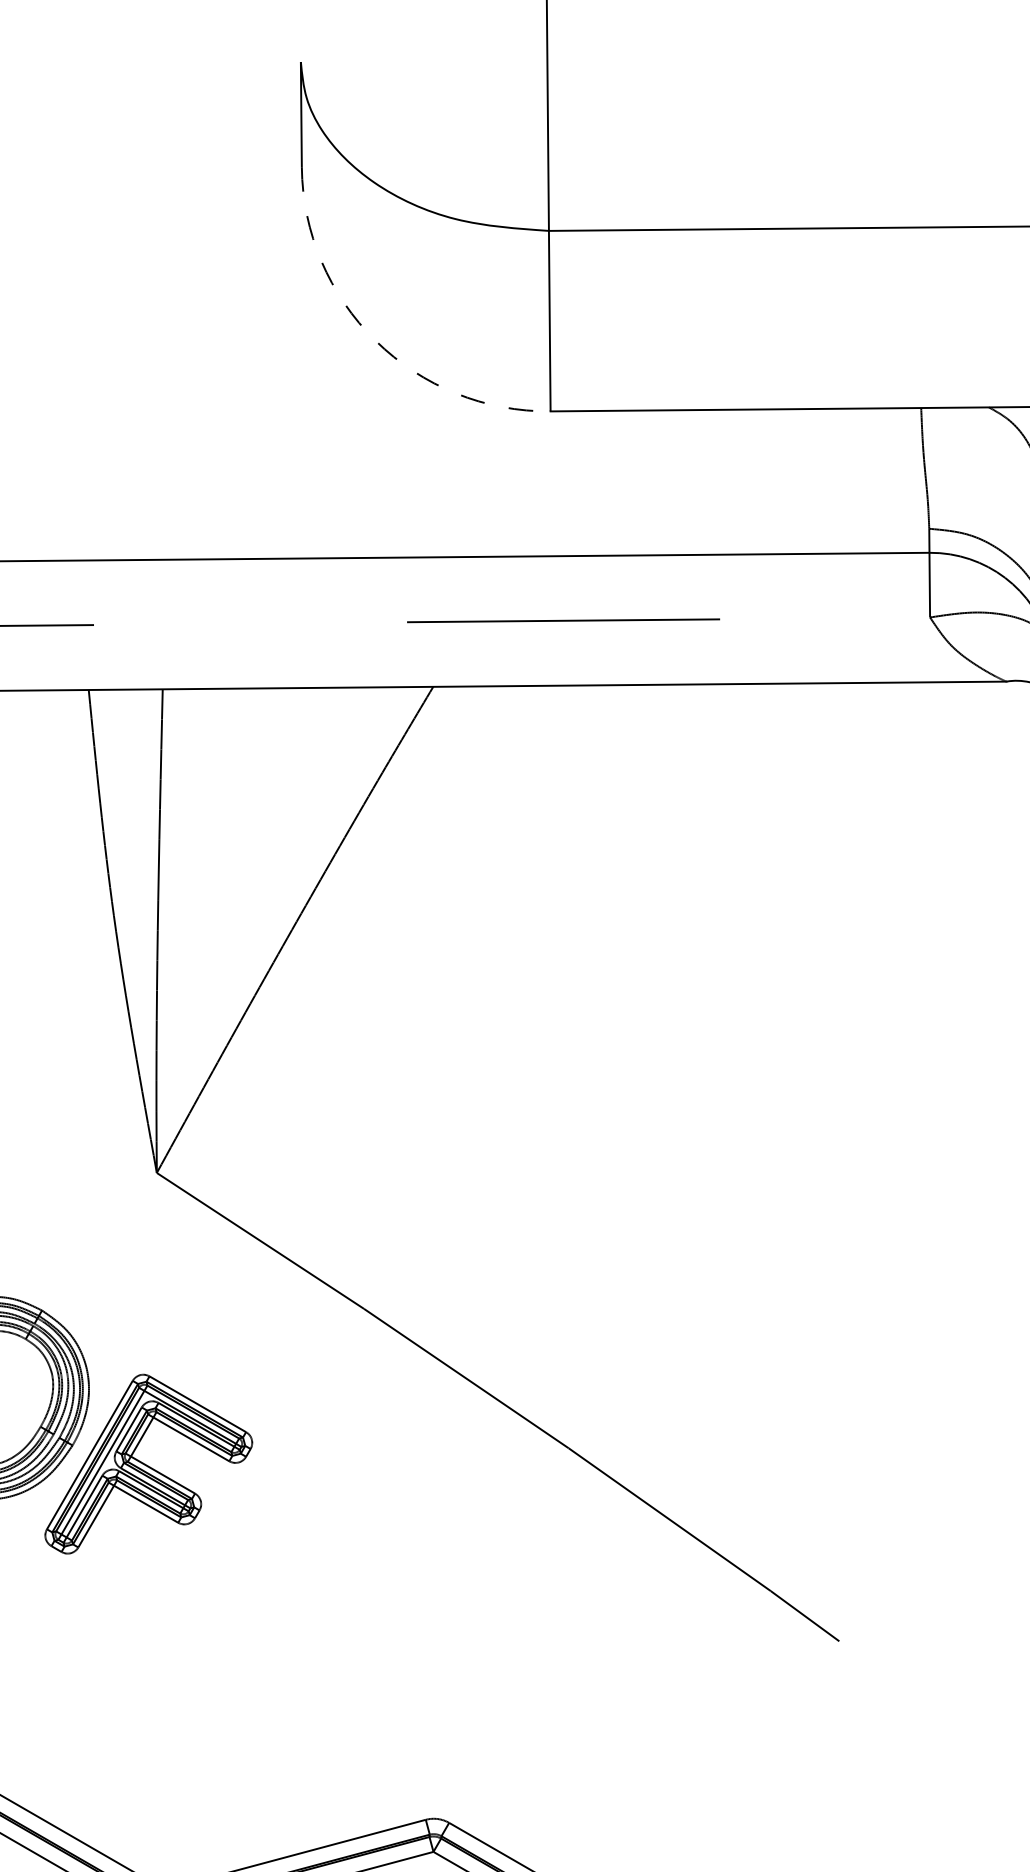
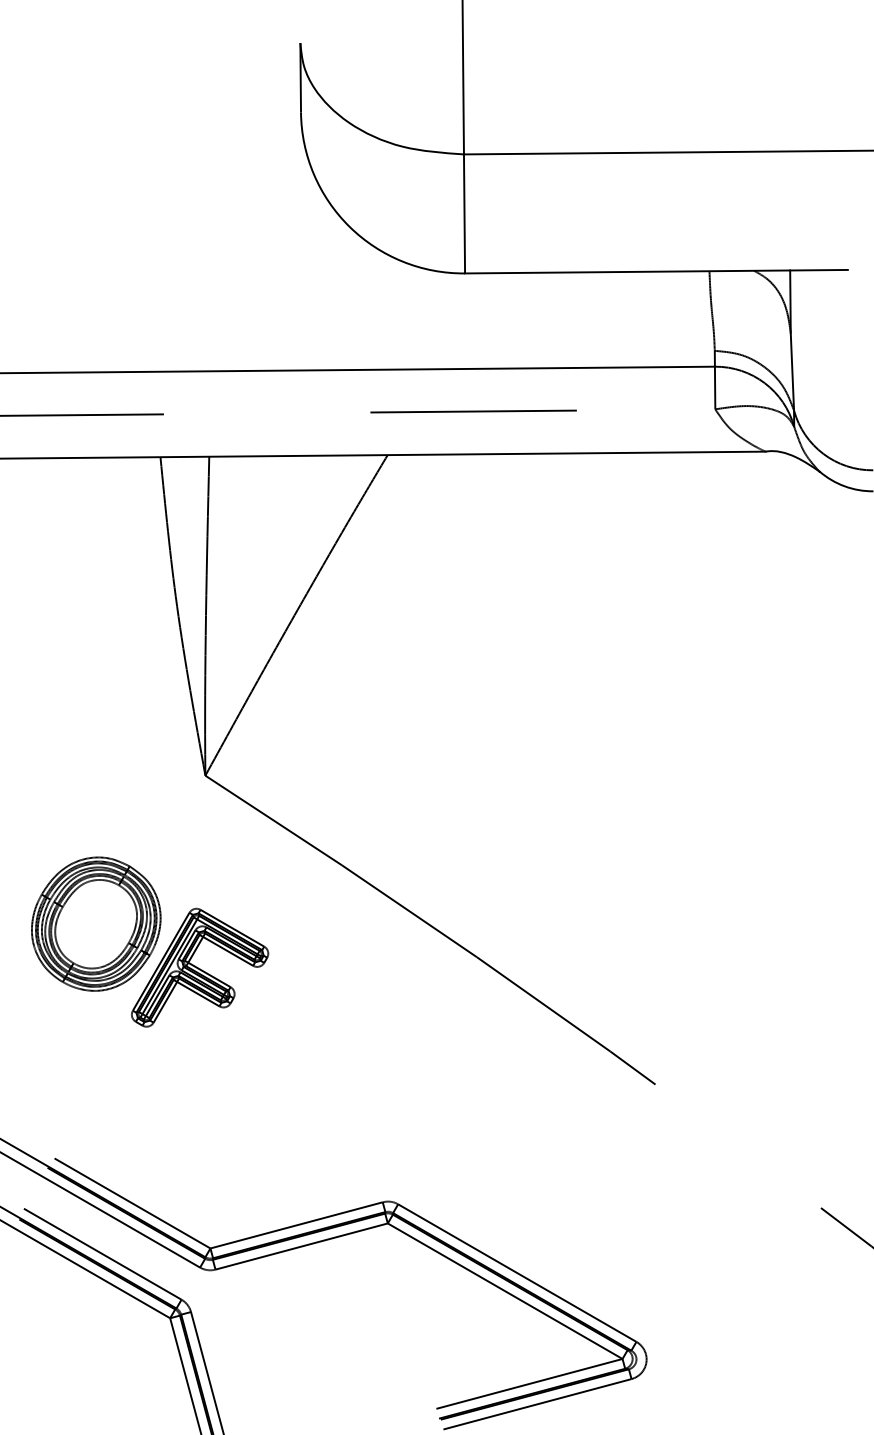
arc: (375, 340) -> (349, 226), dashed -> solid

